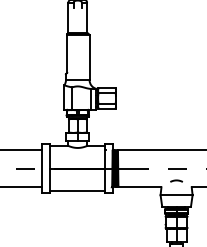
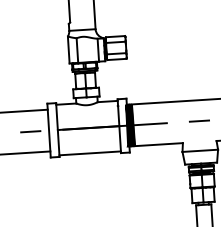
curve: (176, 180) -> (199, 134), removed

